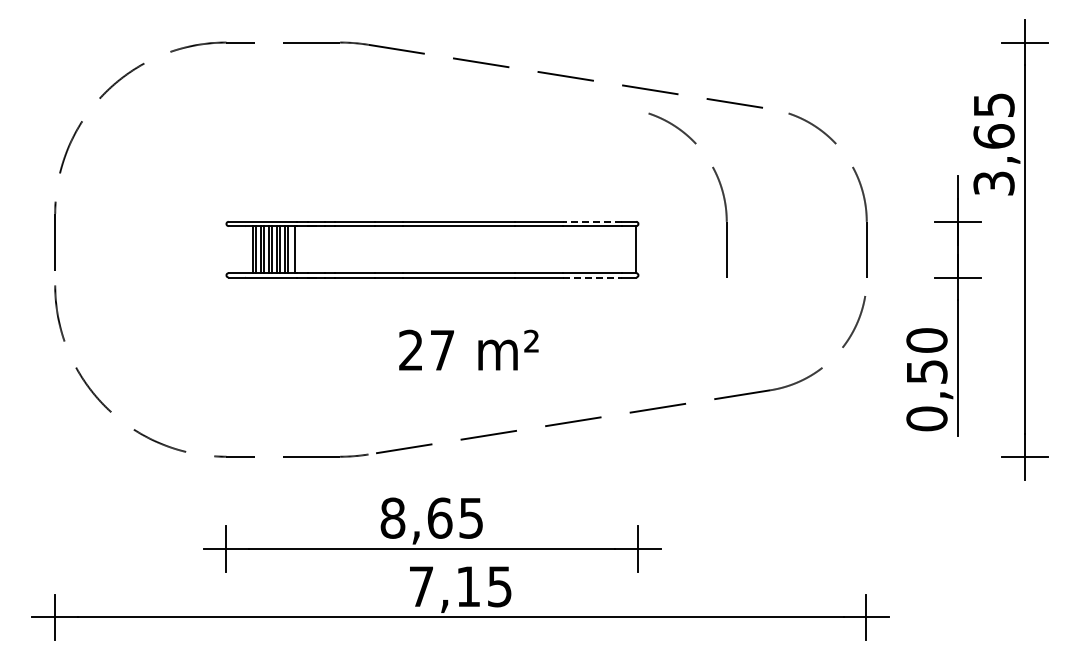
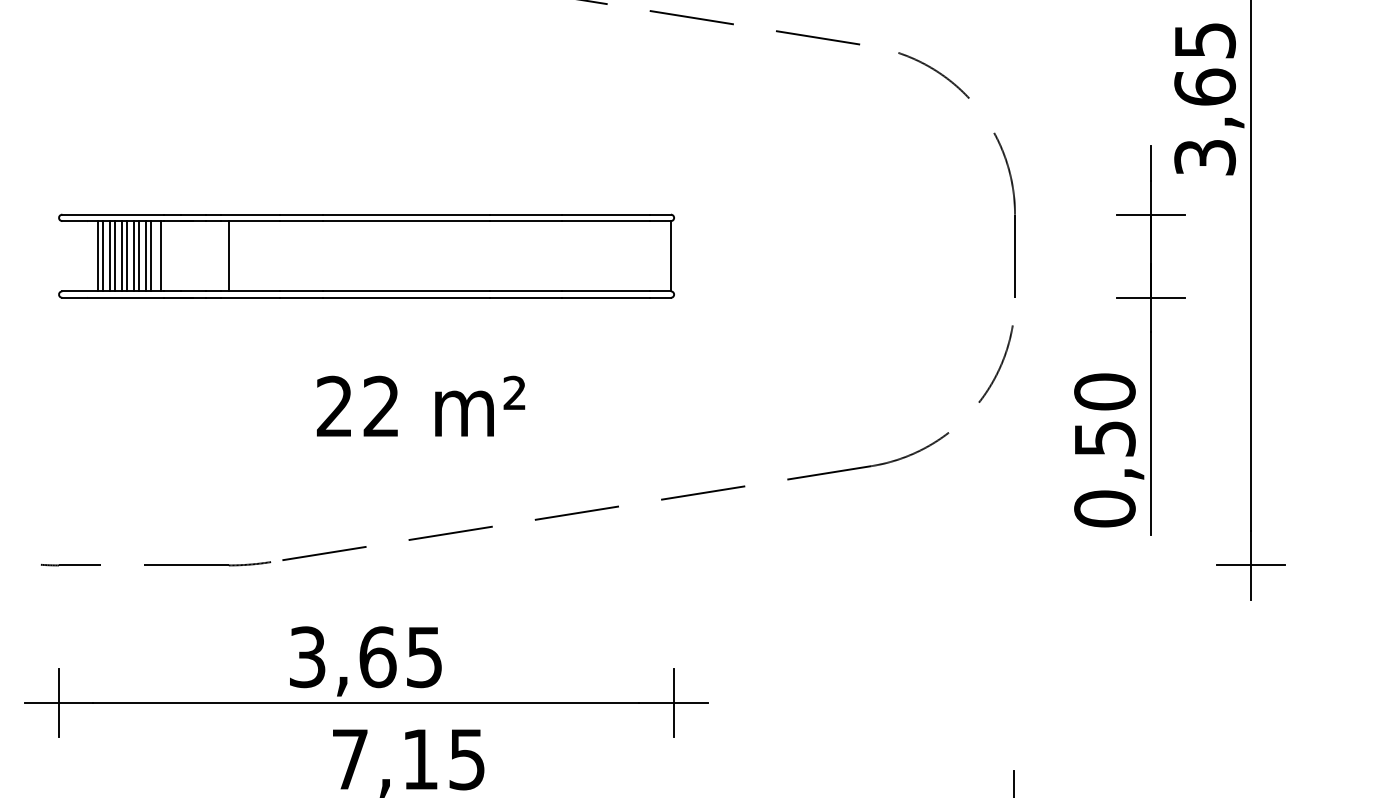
part: (718, 182) -> (793, 155), removed
line: (592, 221) -> (605, 214), dashed -> solid
line: (340, 249) -> (229, 256), added
line: (593, 277) -> (607, 297), dashed -> solid
text: (441, 349) -> (380, 405), 27 -> 22
text: (392, 517) -> (306, 656), 8,65 -> 3,65

